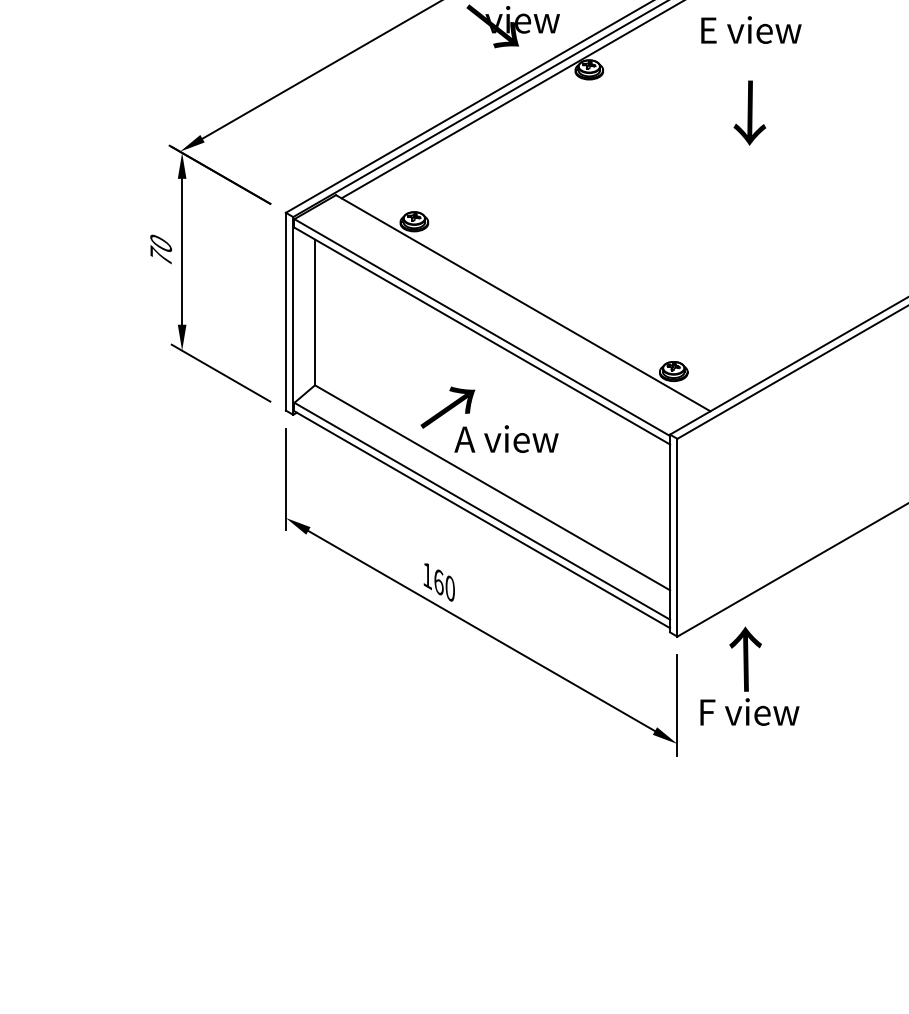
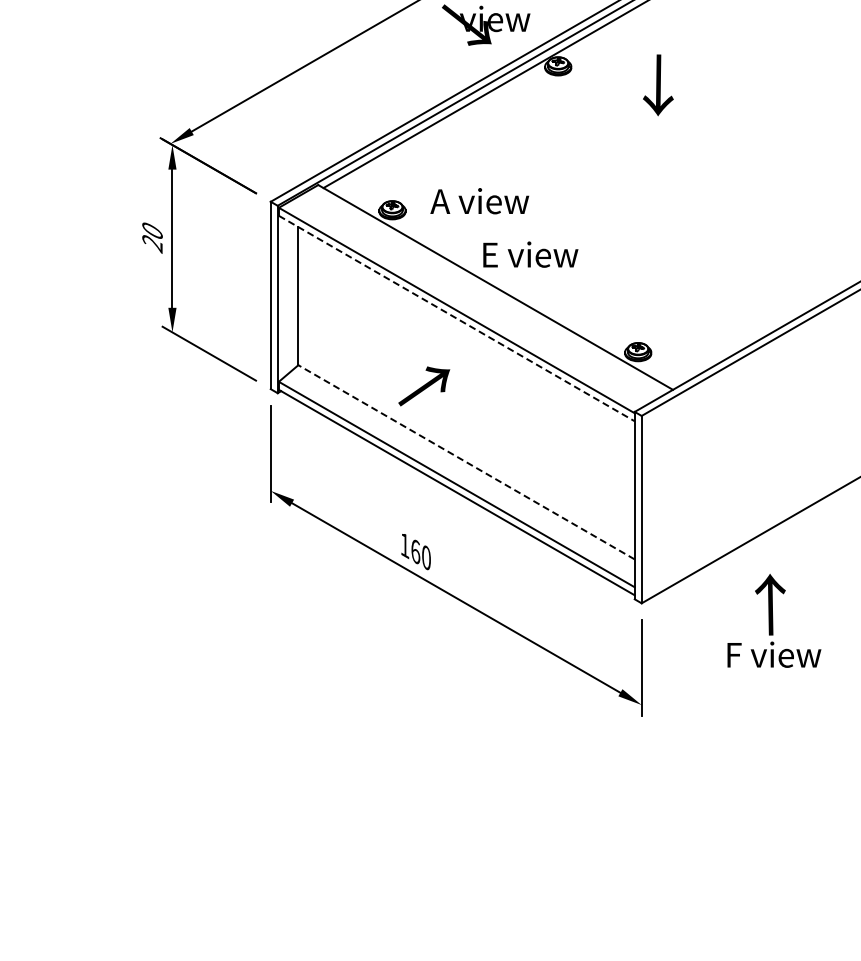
text: (751, 29) -> (530, 254), moved
text: (750, 113) -> (658, 85), moved
text: (161, 255) -> (152, 242), 70 -> 20
line: (482, 336) -> (457, 318), solid -> dashed
text: (506, 439) -> (479, 201), moved
line: (492, 488) -> (466, 462), solid -> dashed
text: (750, 675) -> (774, 620), moved

